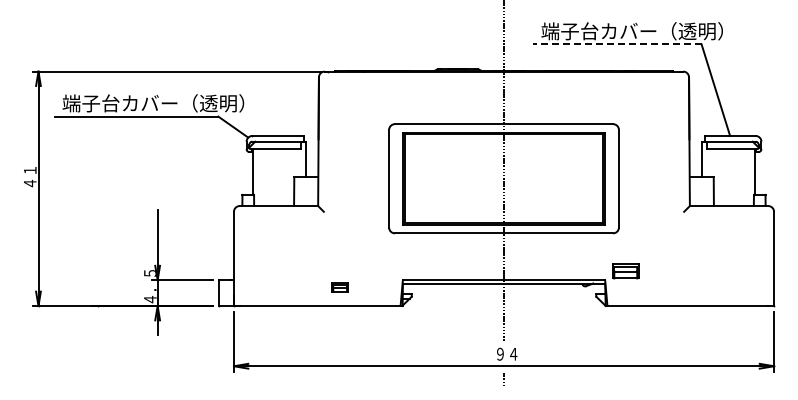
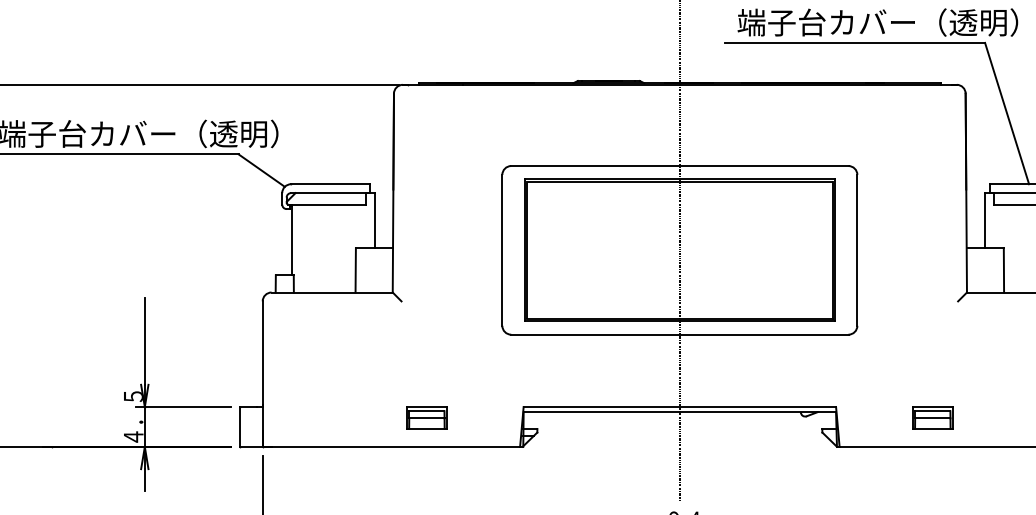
line: (616, 44) -> (853, 42), dashed -> solid
part: (625, 271) -> (932, 418), moved
part: (339, 287) -> (425, 418), size x1.67

